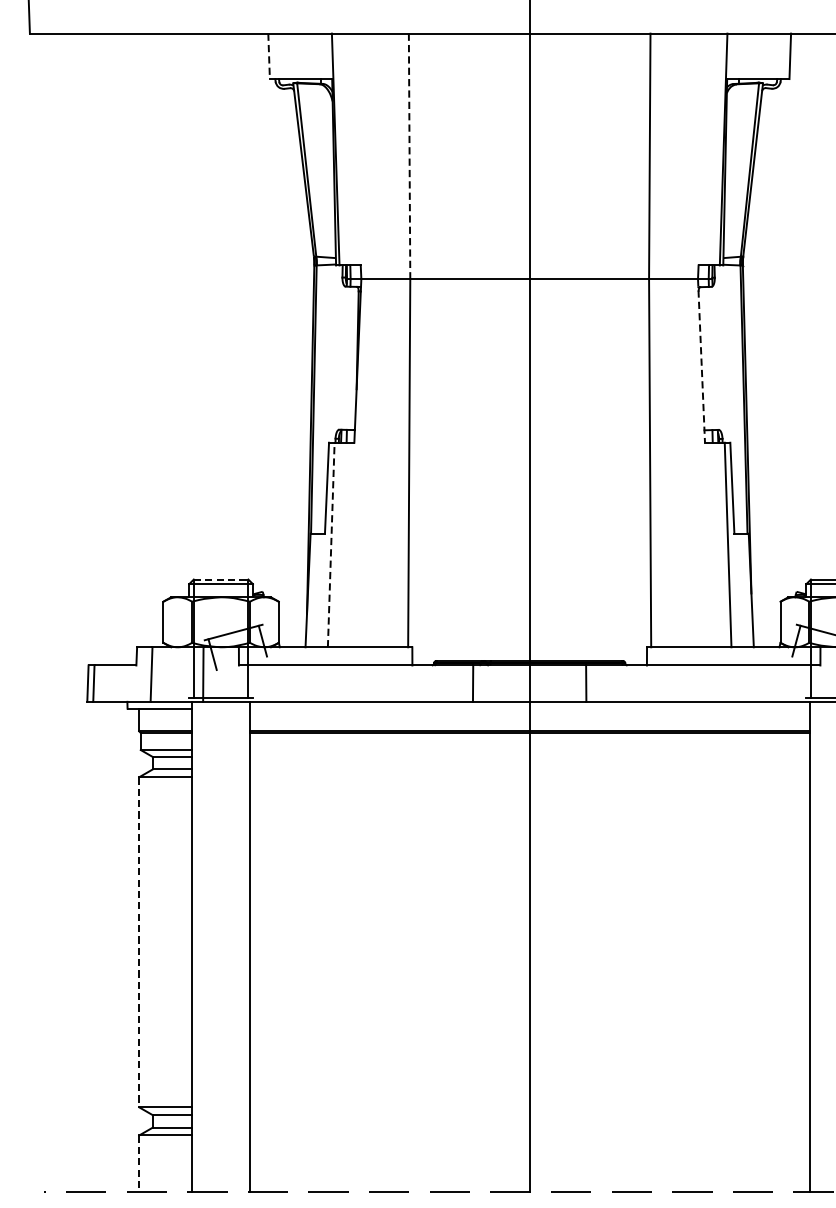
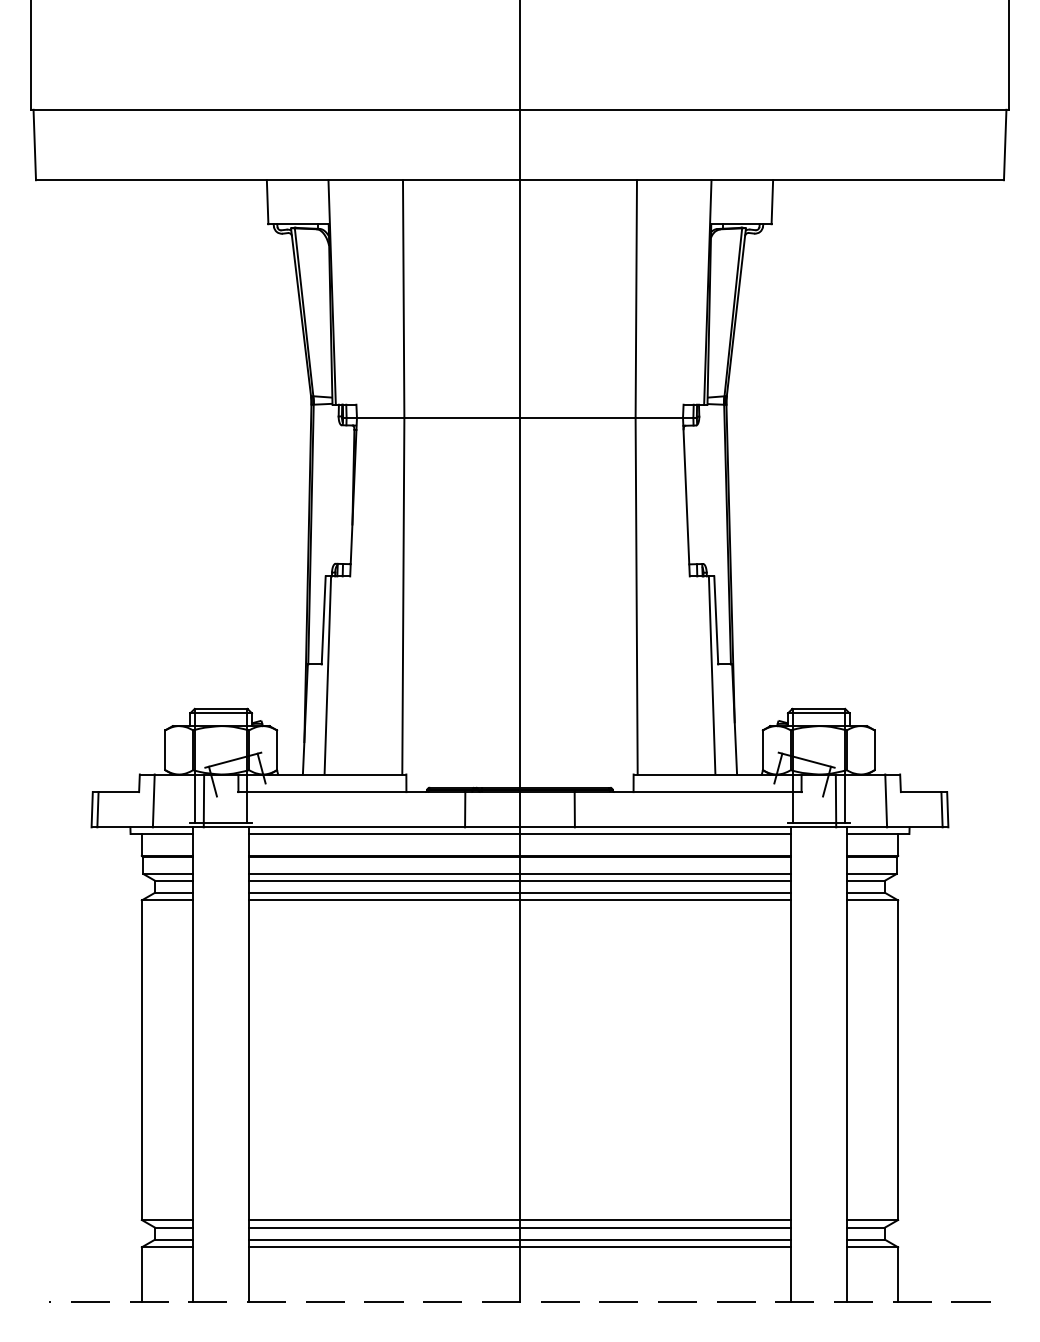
line: (268, 56) -> (267, 202), dashed -> solid
line: (409, 156) -> (403, 299), dashed -> solid
line: (701, 361) -> (686, 497), dashed -> solid
line: (330, 544) -> (327, 674), dashed -> solid
line: (221, 579) -> (221, 708), dashed -> solid
line: (529, 708) -> (519, 833), added
line: (529, 750) -> (519, 874), added
line: (529, 756) -> (519, 880), added
line: (529, 769) -> (519, 892), added
line: (529, 777) -> (519, 900), added
line: (138, 942) -> (141, 1060), dashed -> solid
line: (529, 1107) -> (519, 1220), added
line: (529, 1115) -> (519, 1227), added
line: (529, 1127) -> (519, 1239), added
line: (529, 1135) -> (519, 1247), added
line: (138, 1164) -> (141, 1275), dashed -> solid

